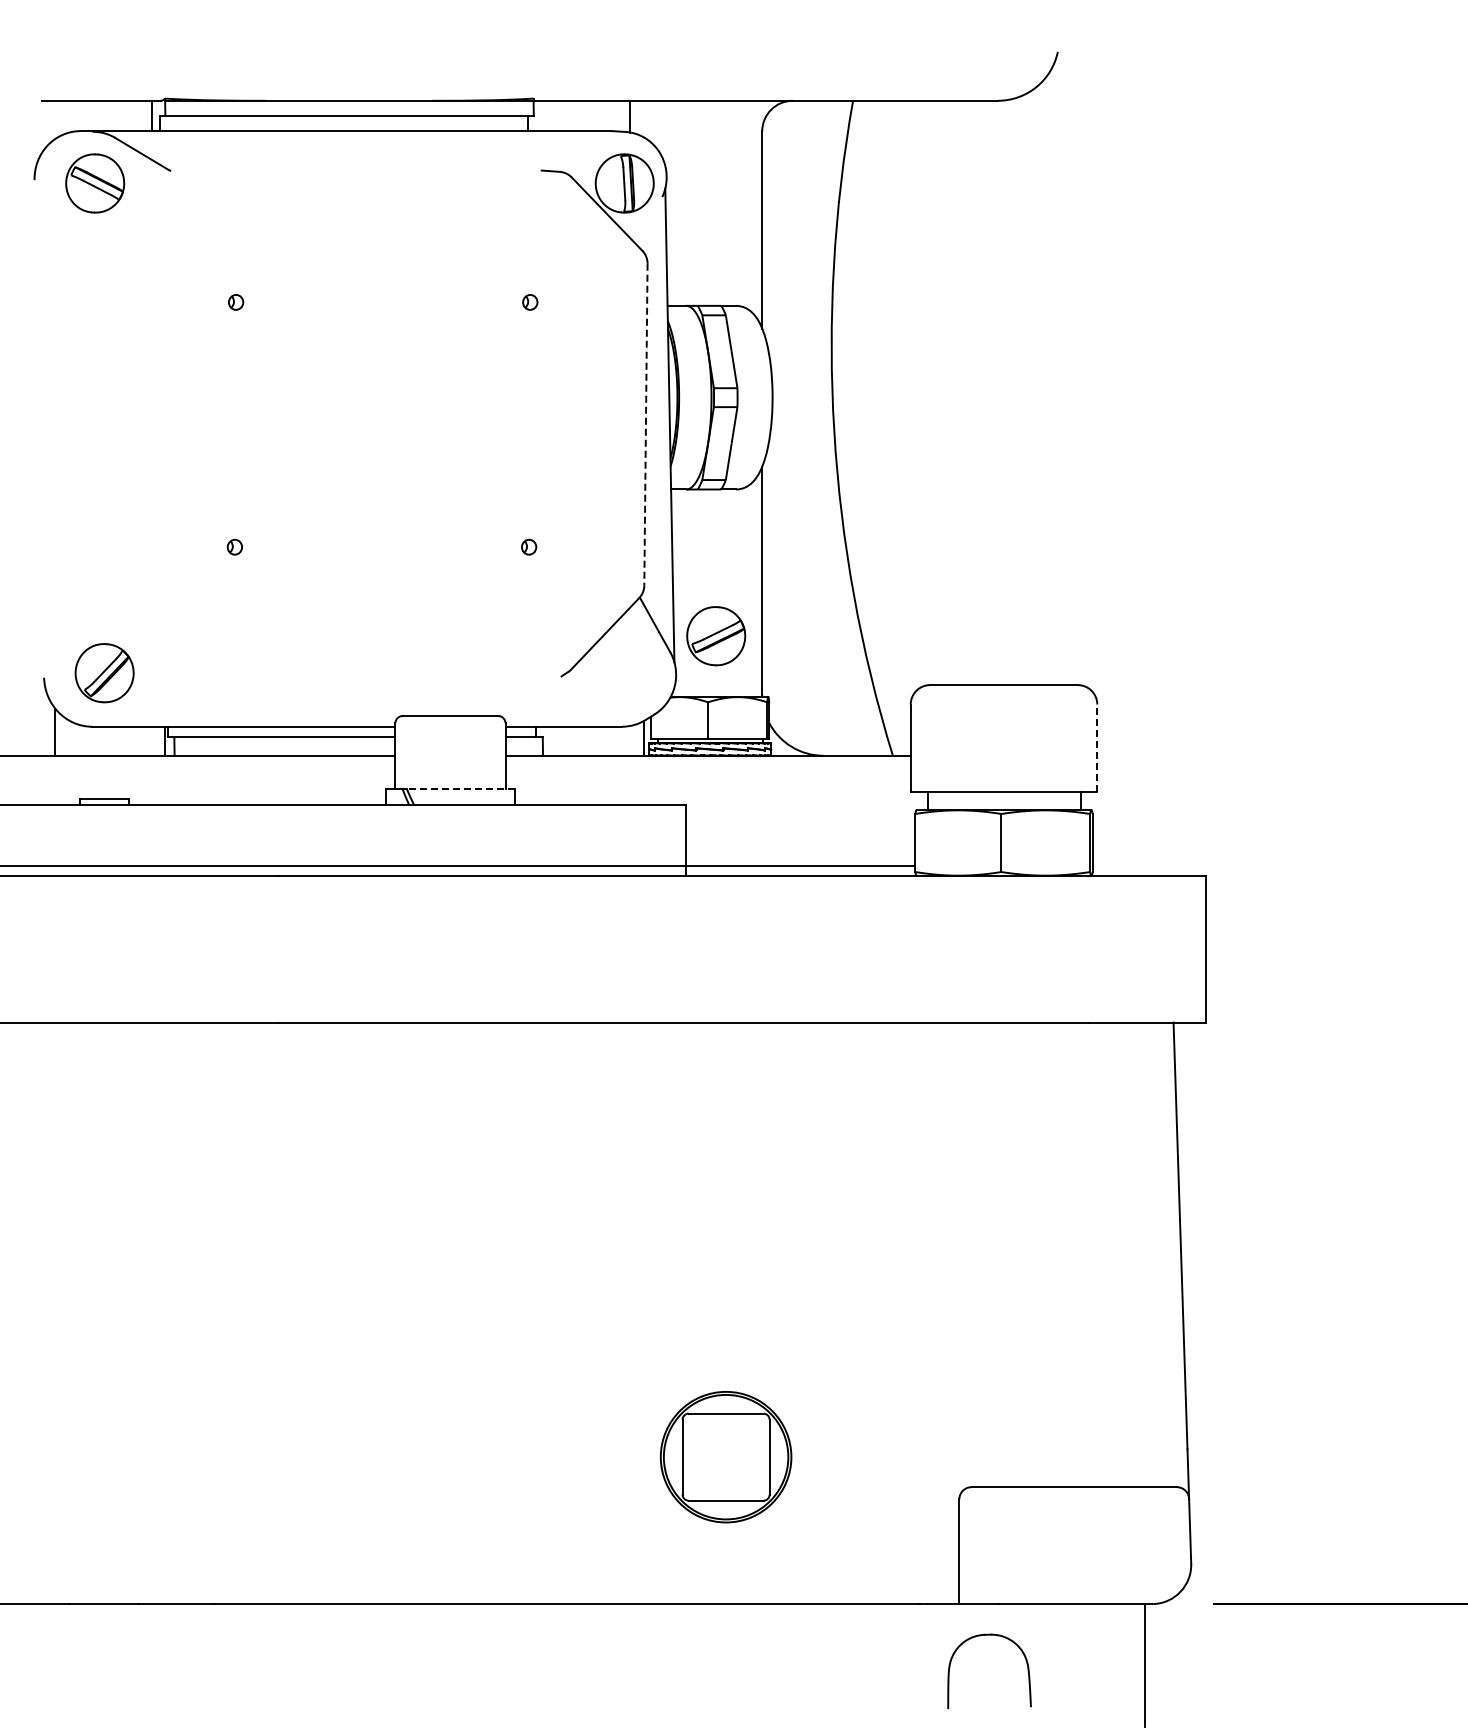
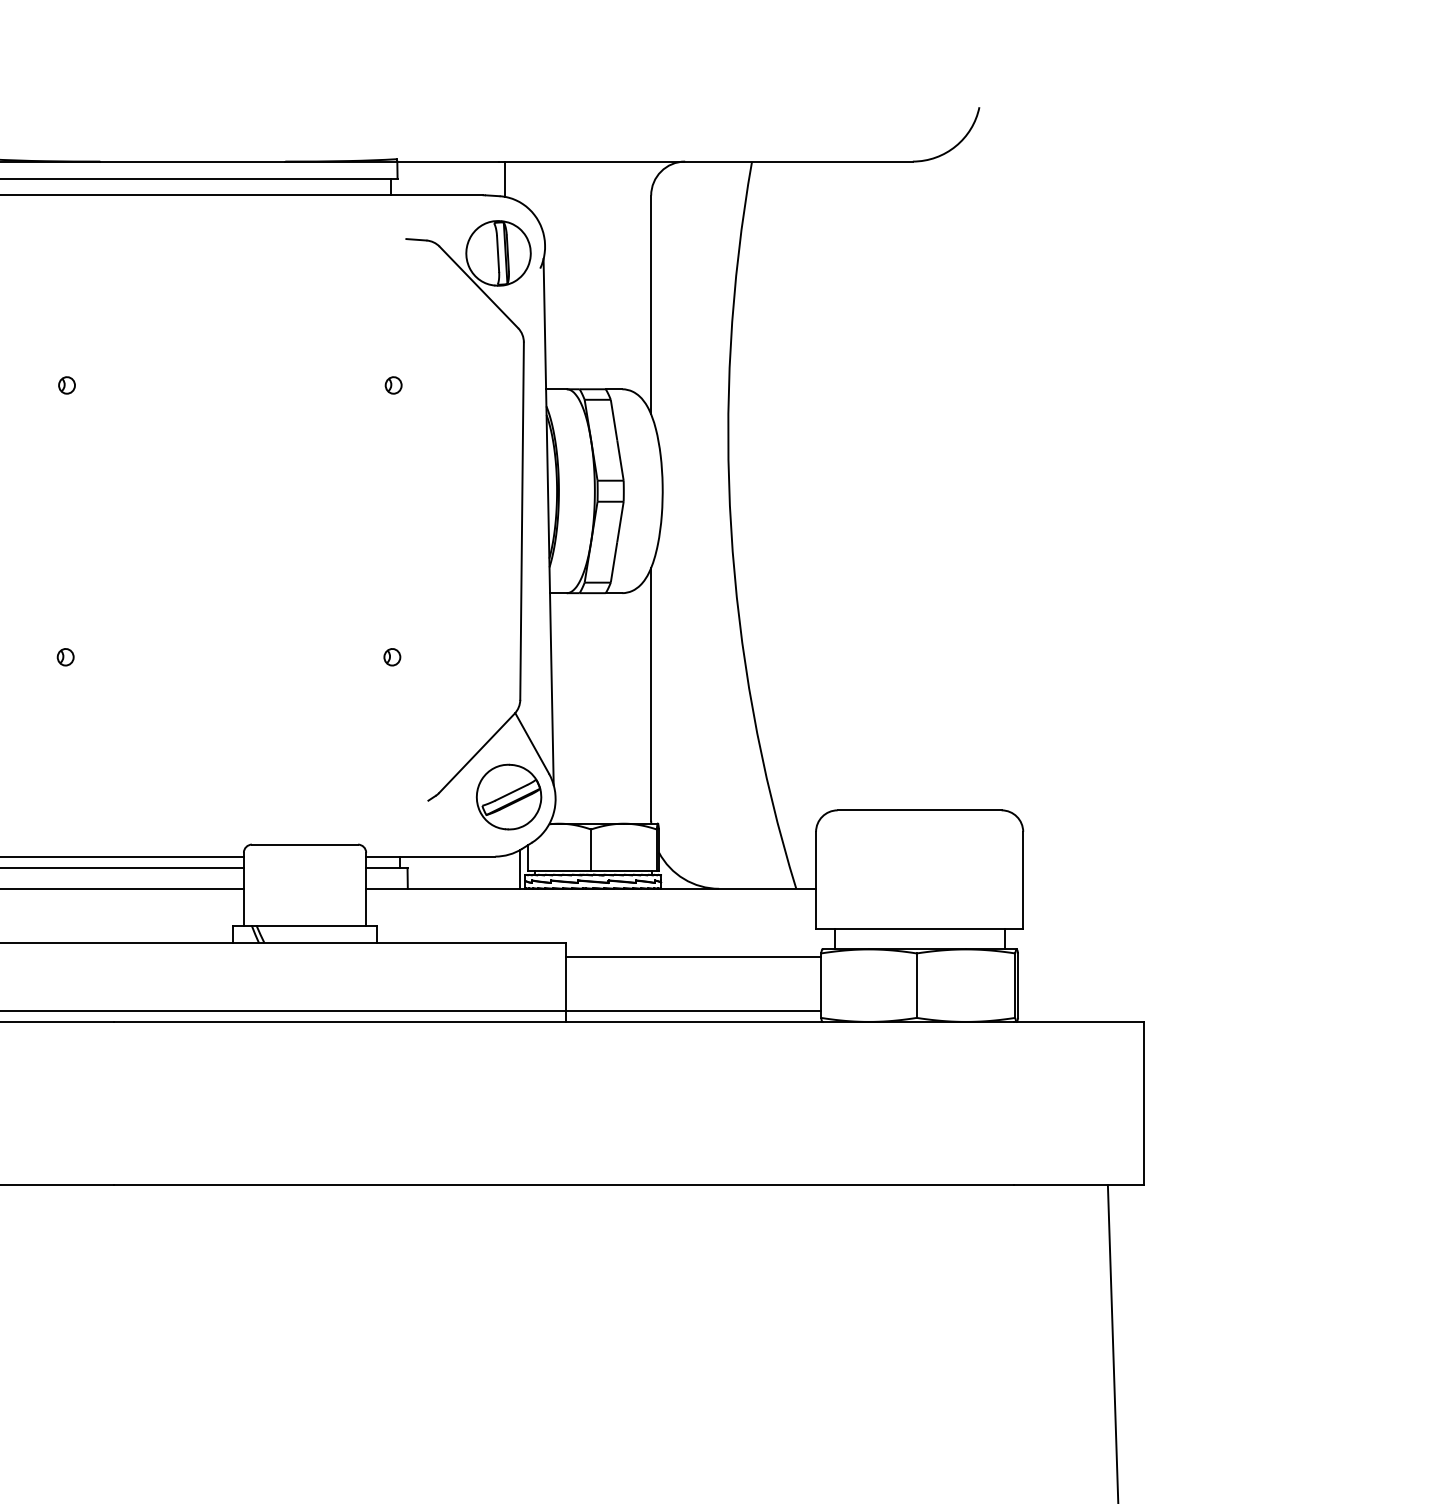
line: (645, 424) -> (521, 521), dashed -> solid
part: (716, 636) -> (509, 797), moved
line: (1097, 748) -> (1023, 880), dashed -> solid
line: (460, 789) -> (316, 926), dashed -> solid
line: (800, 816) -> (693, 956), added

